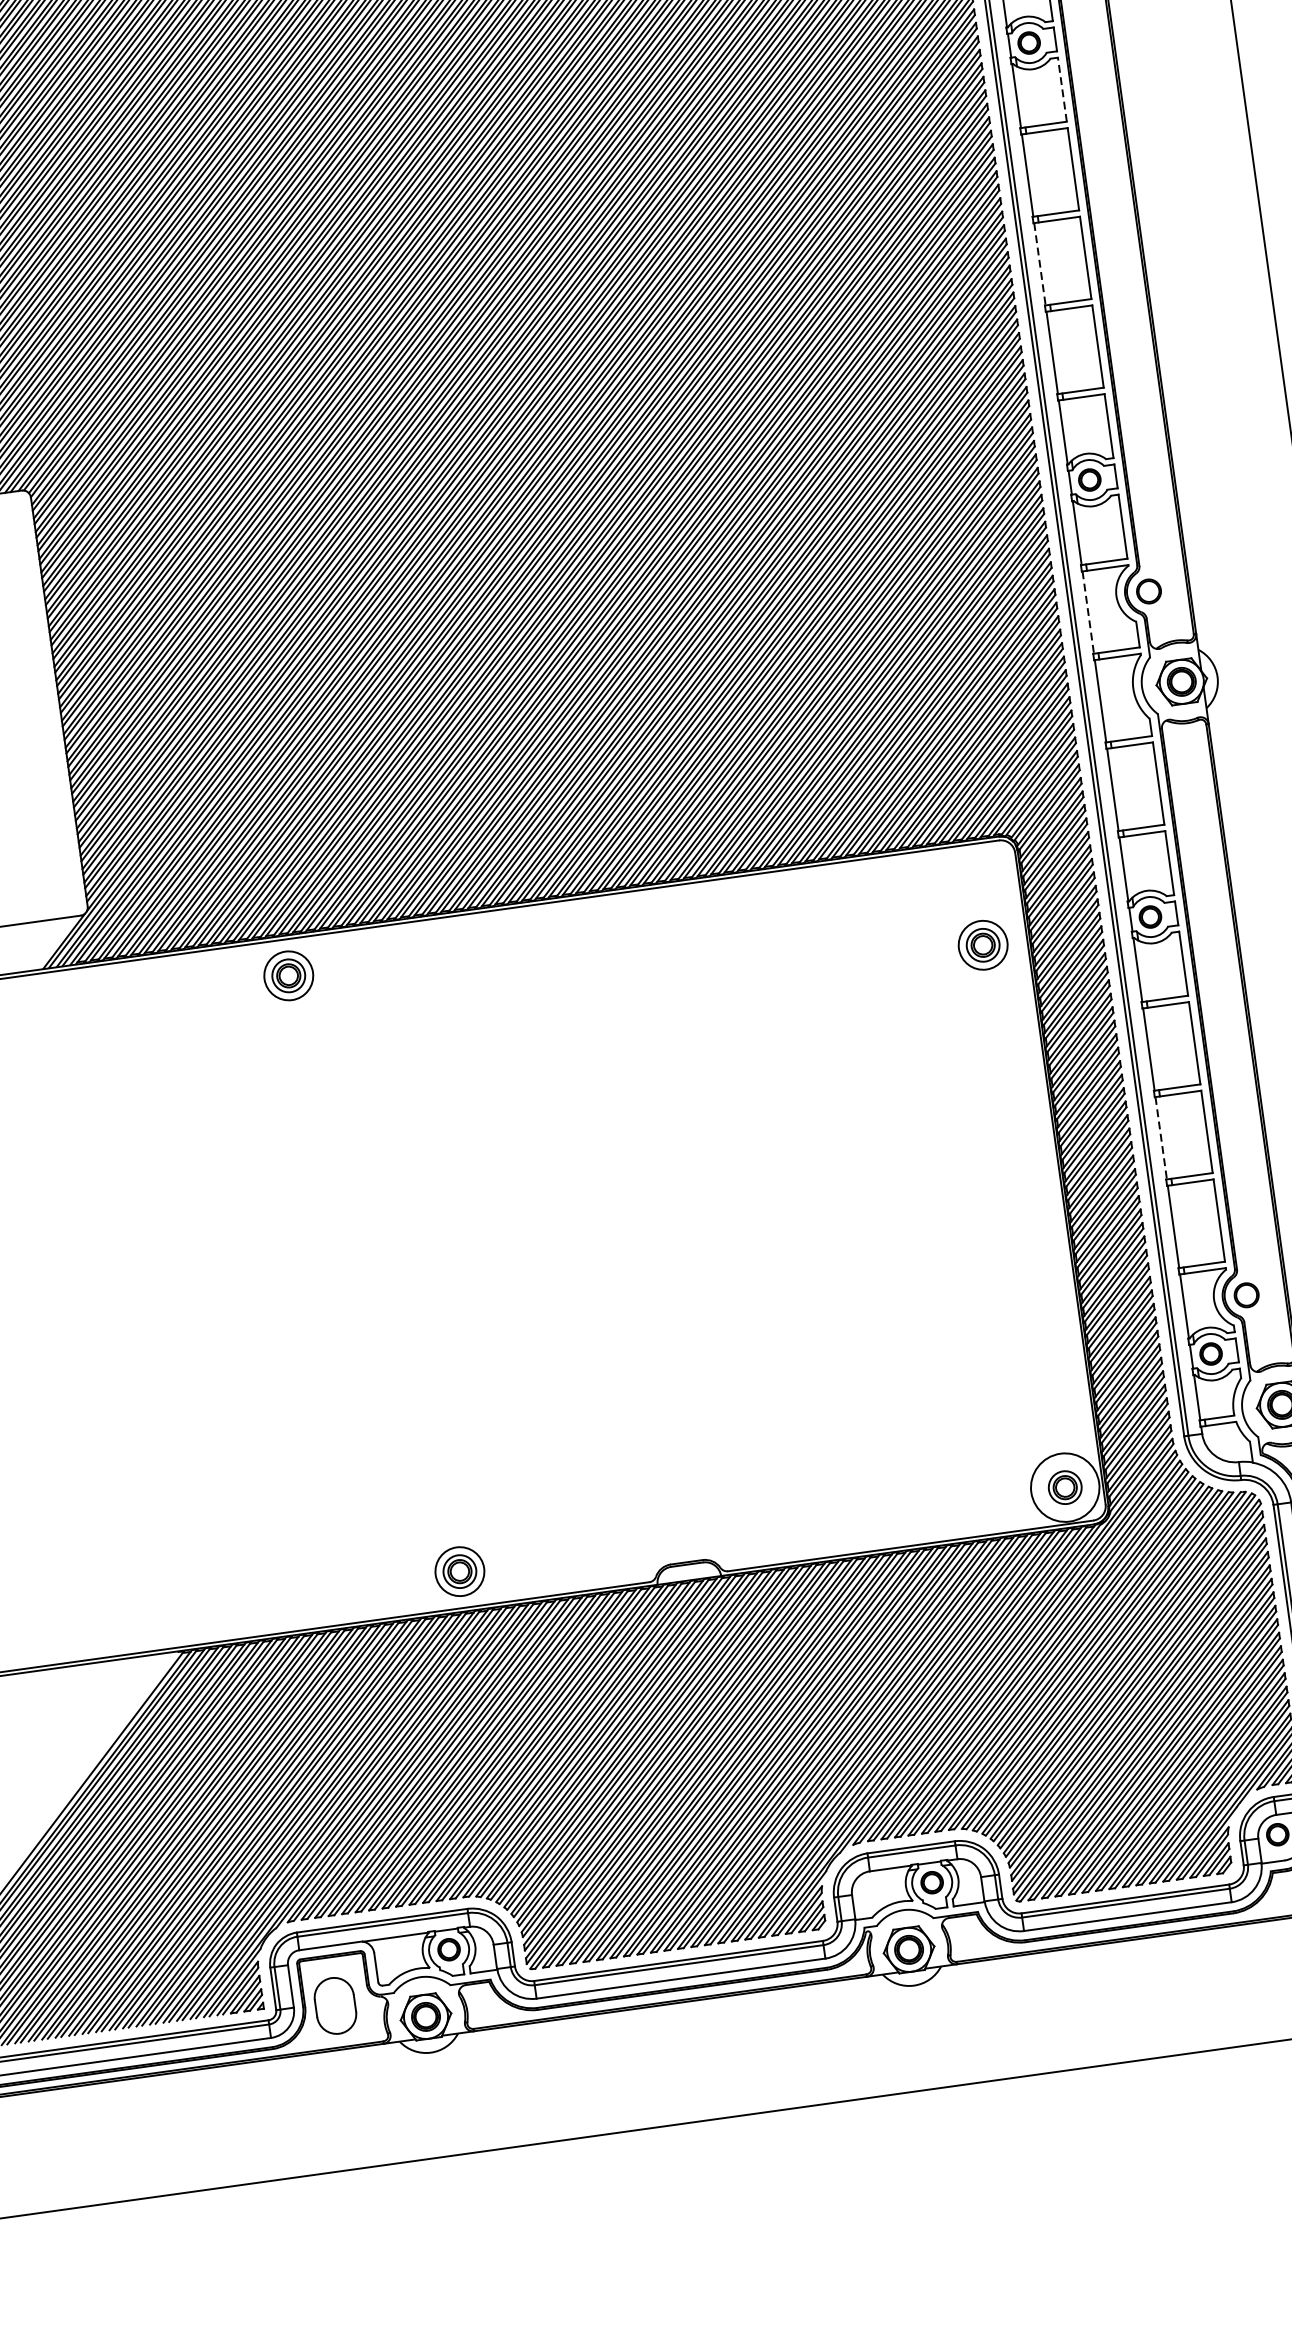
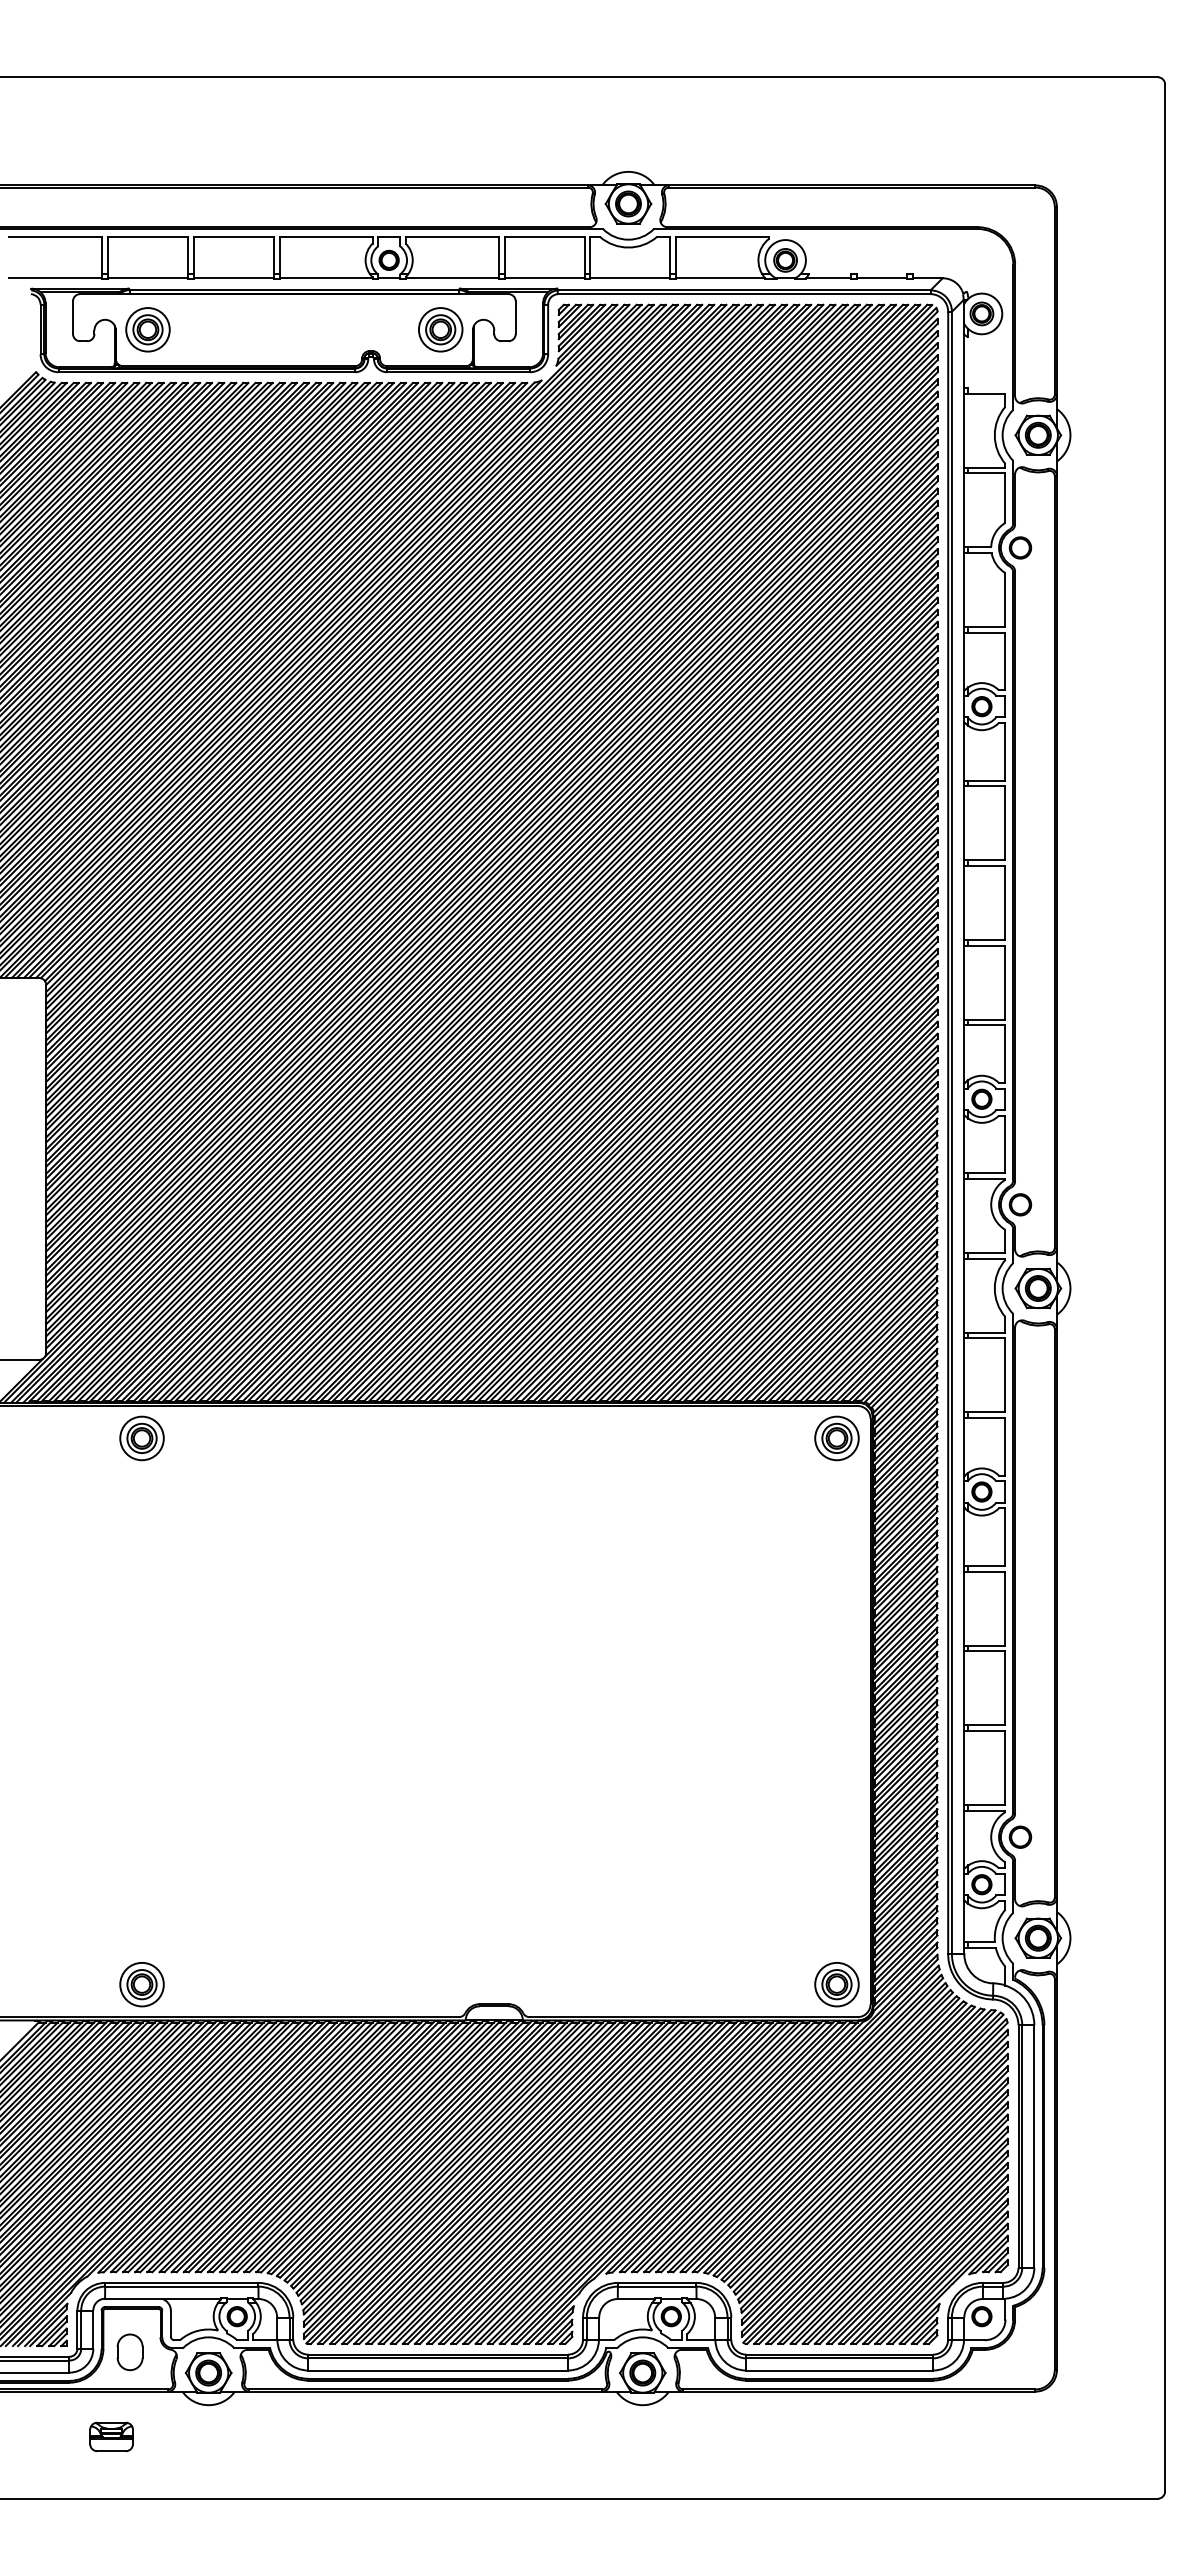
line: (1062, 89) -> (1005, 751), dashed -> solid
line: (1040, 263) -> (964, 902), dashed -> solid
line: (1088, 612) -> (964, 1215), dashed -> solid
part: (982, 945) -> (836, 1438), moved
part: (288, 975) -> (141, 1438), moved
line: (1161, 1138) -> (964, 1688), dashed -> solid
circle: (1064, 1487) -> (836, 1984), size x0.71
part: (459, 1571) -> (141, 1984), moved
part: (334, 2006) -> (129, 2352), size x0.71
part: (327, 2102) -> (111, 2436), added

